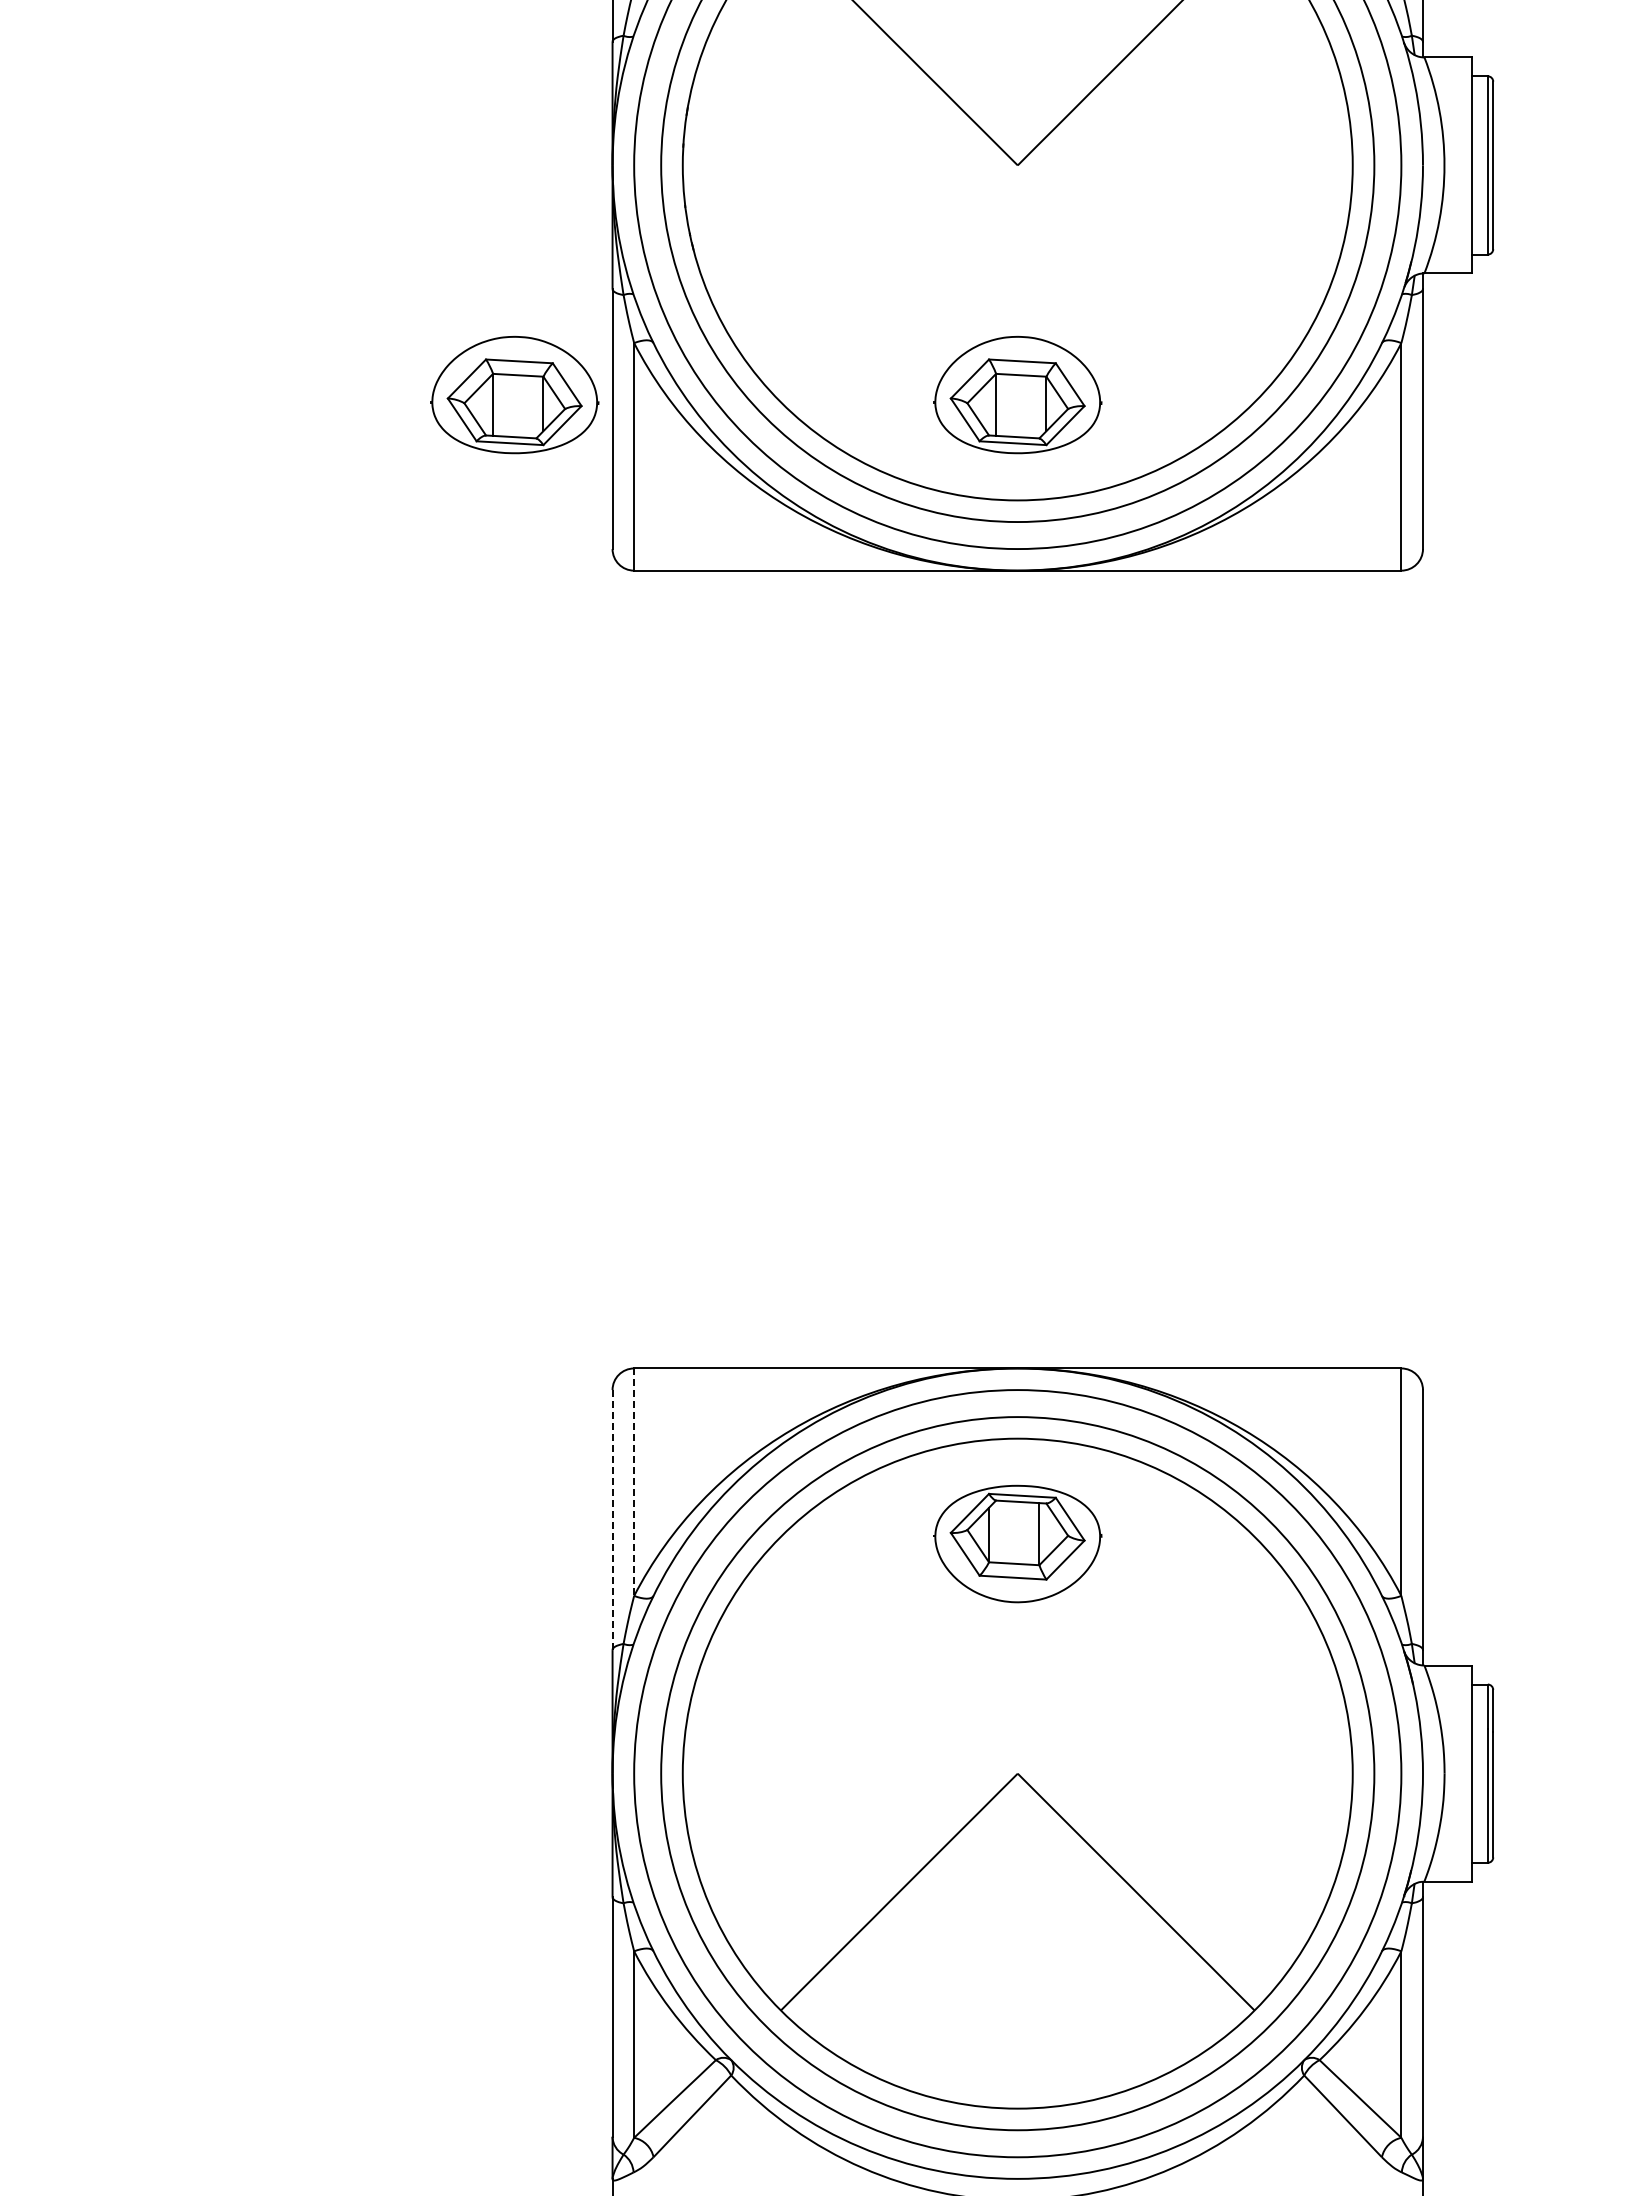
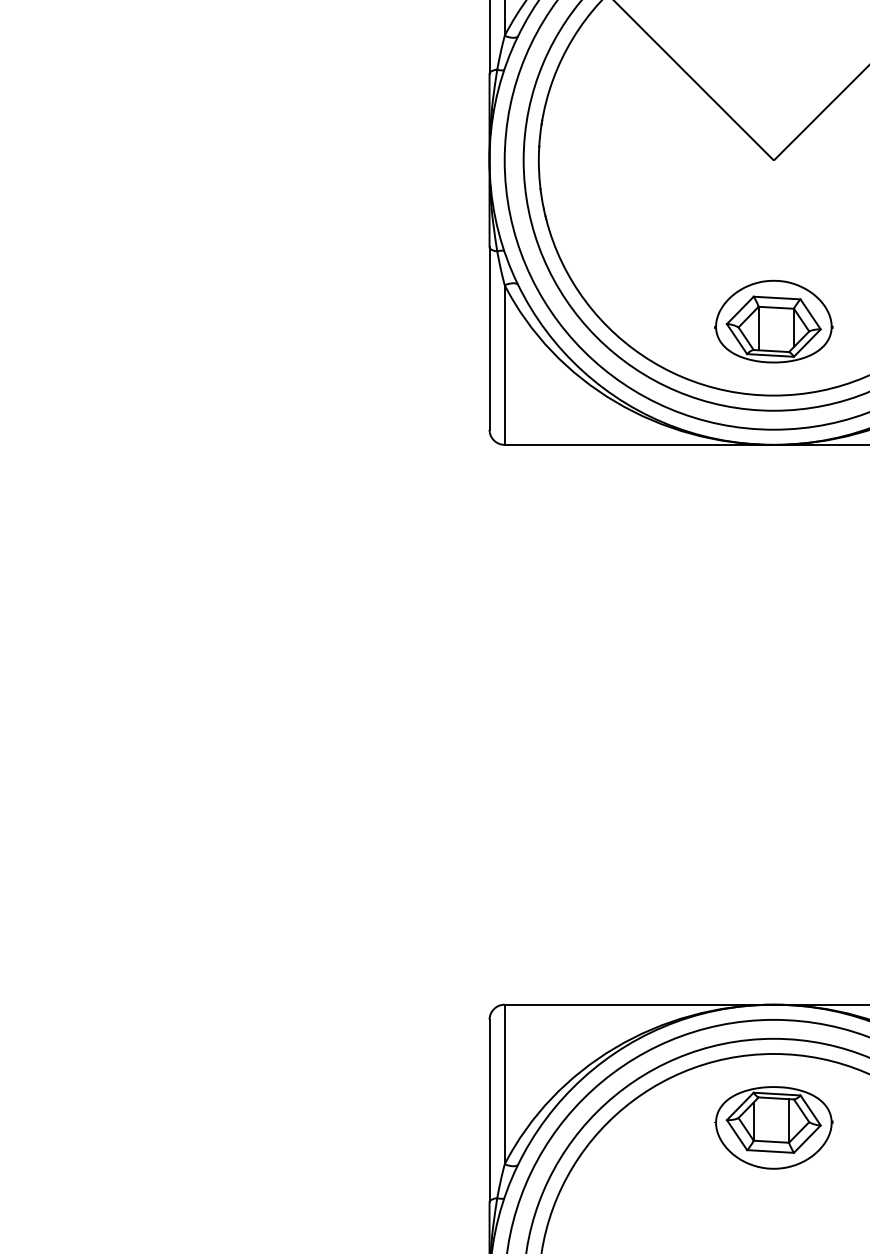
part: (514, 394) -> (420, 321), removed
line: (634, 1482) -> (504, 1084), dashed -> solid
line: (612, 1520) -> (489, 1111), dashed -> solid

